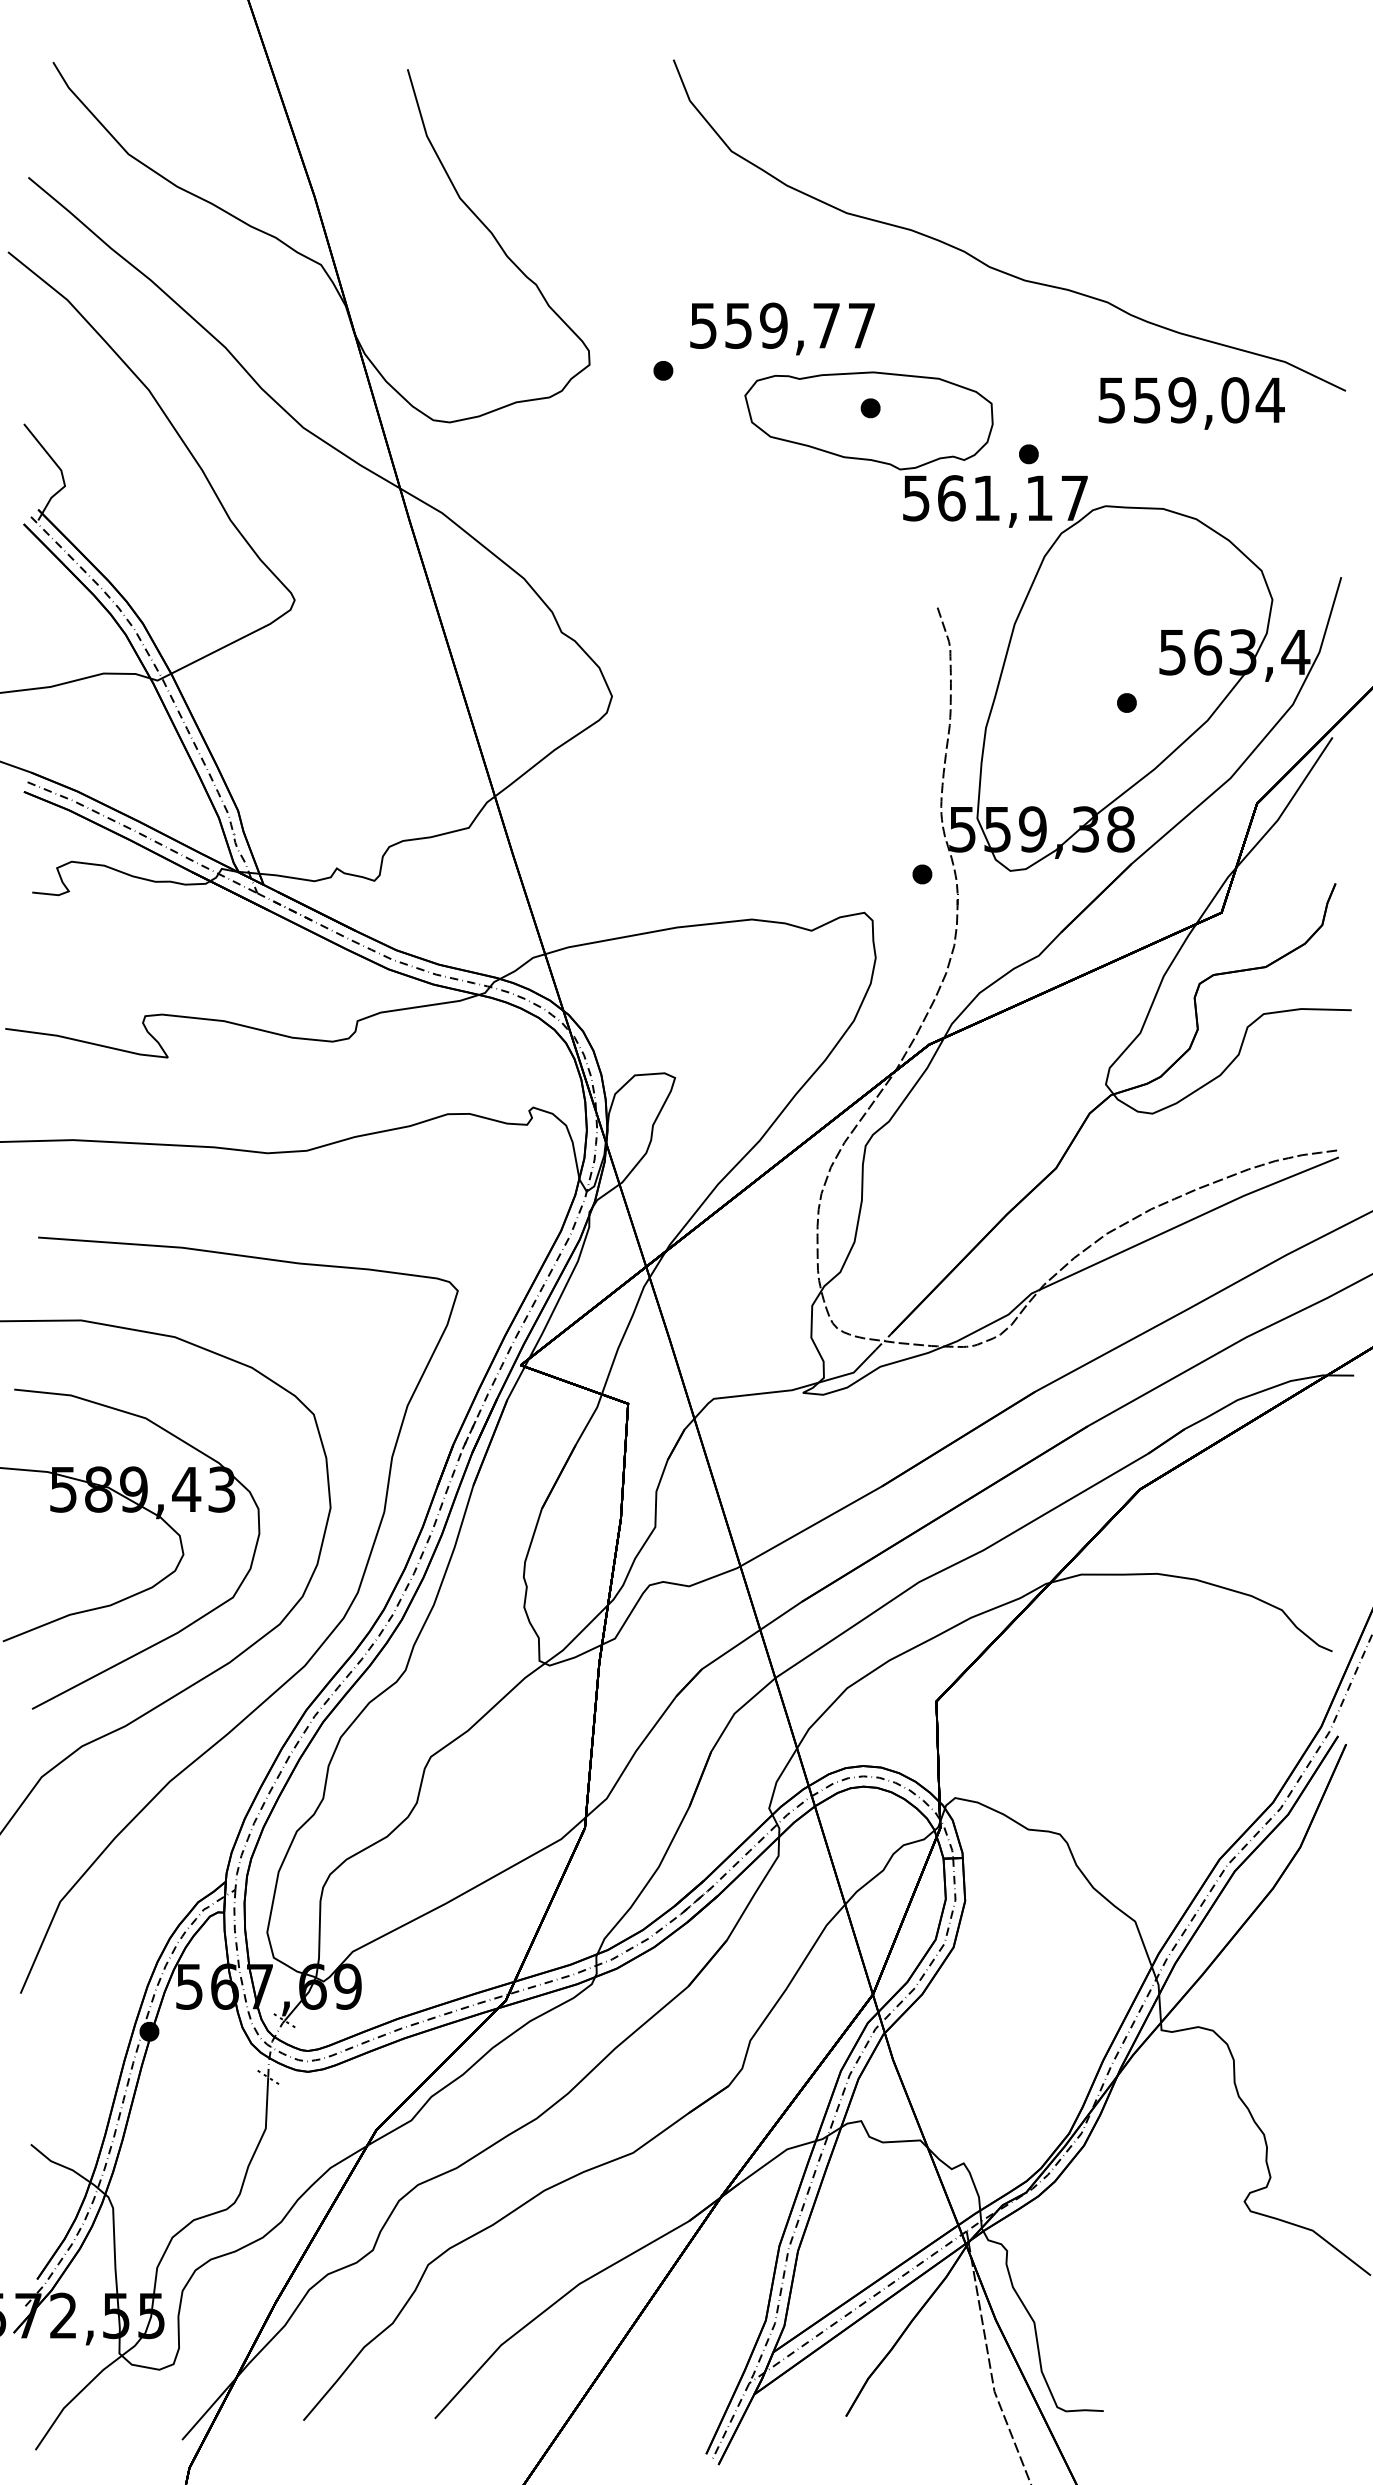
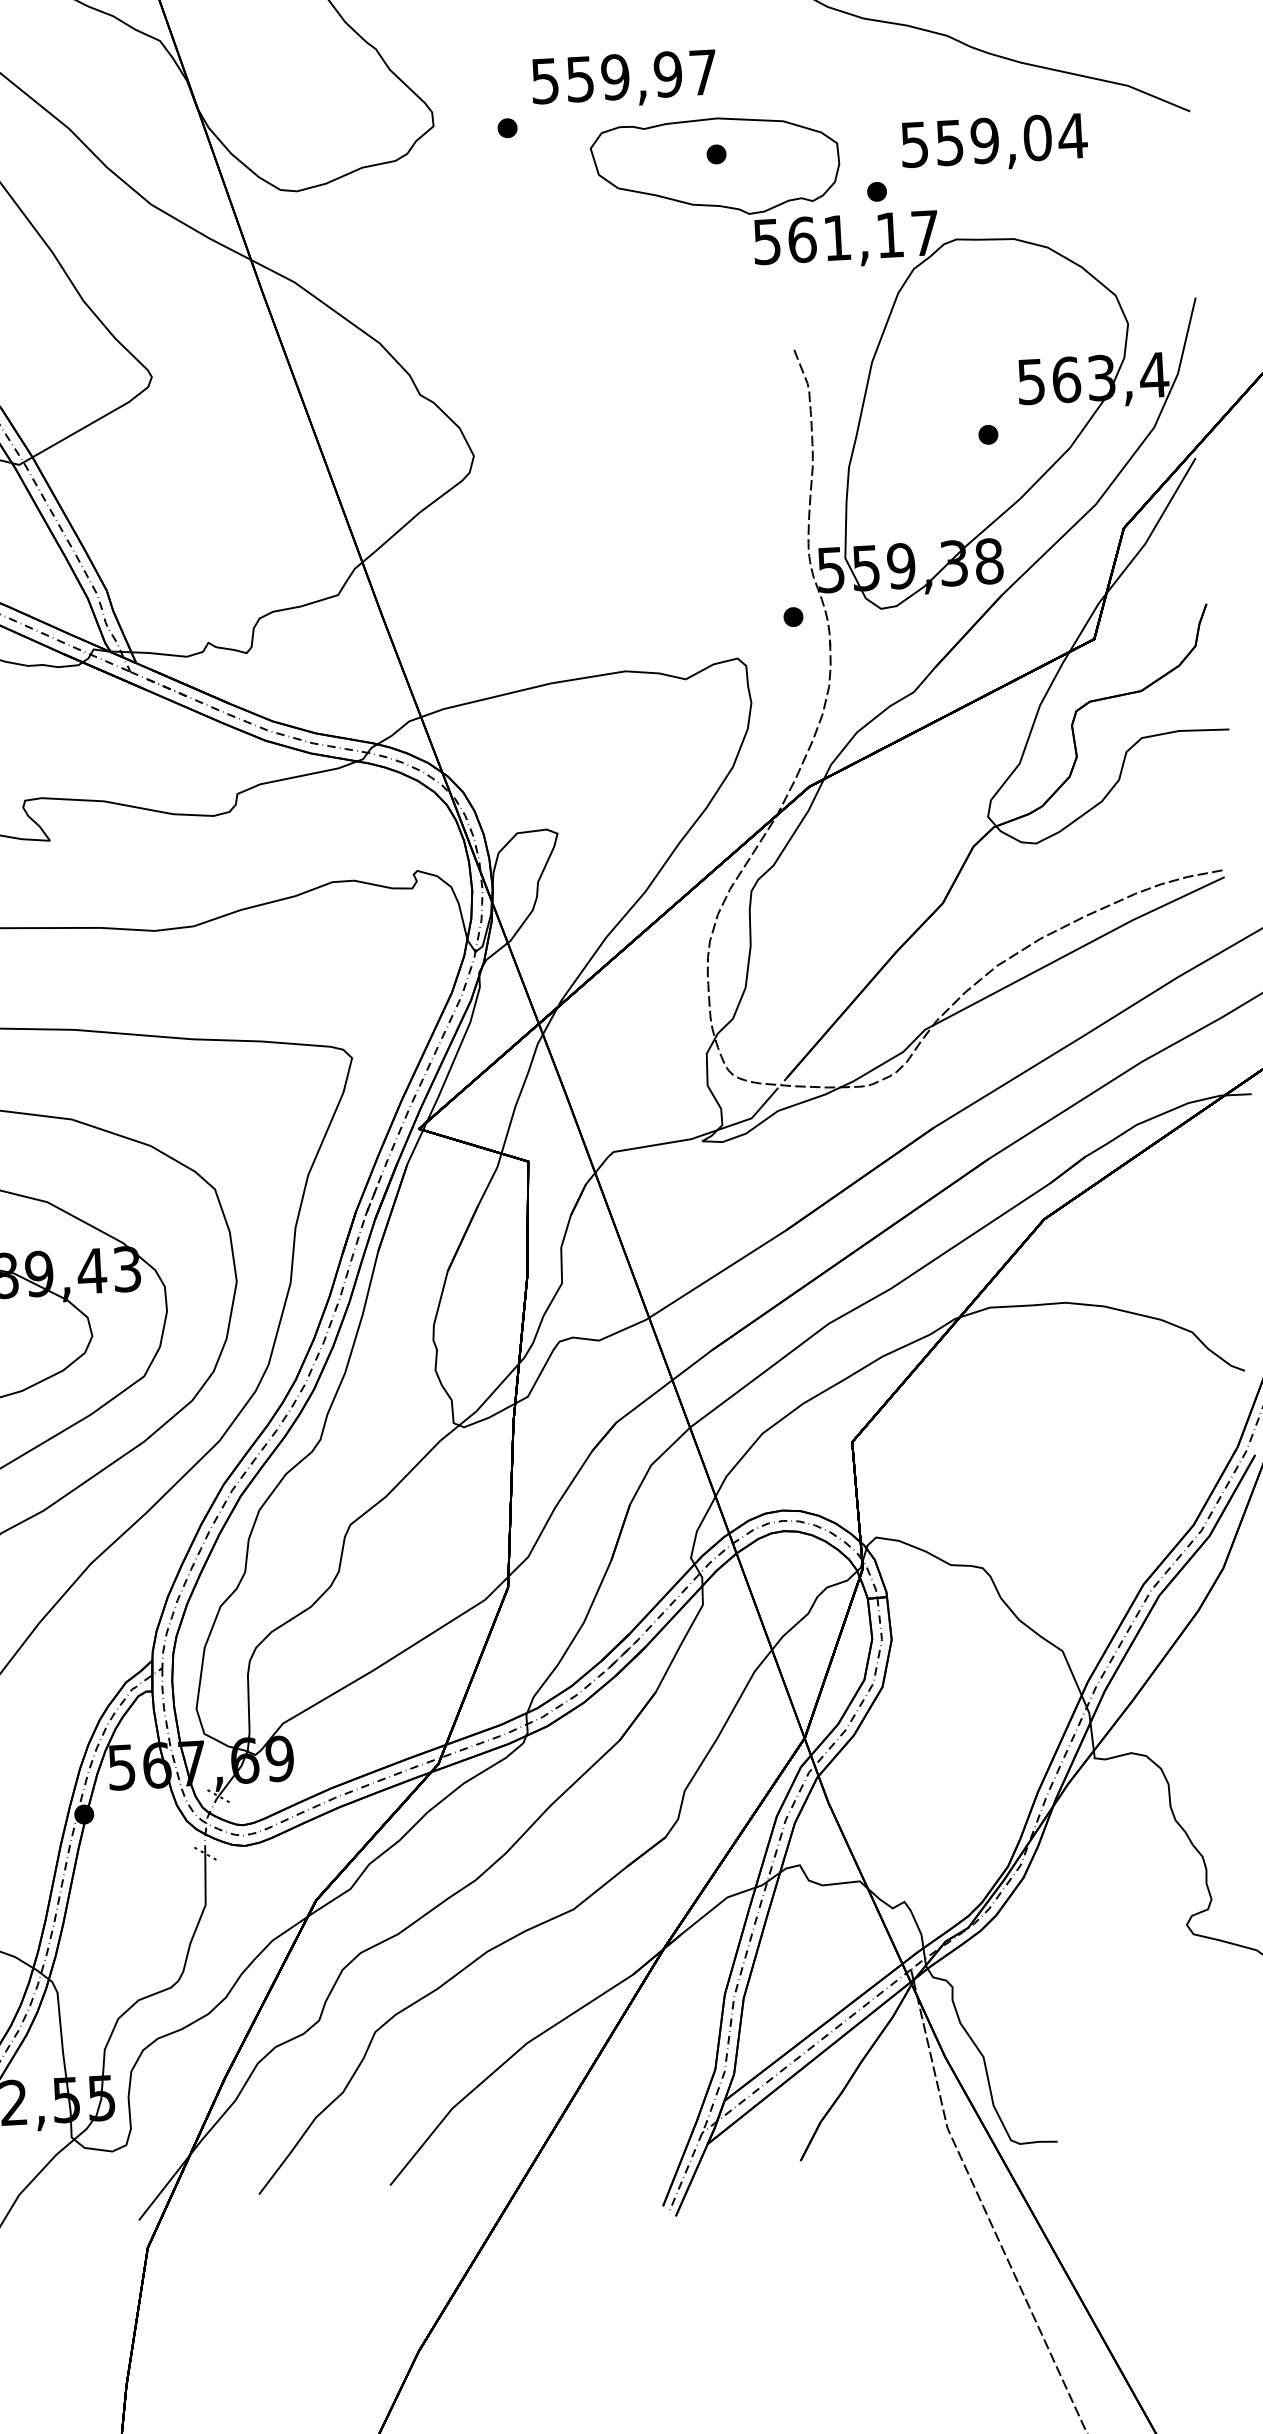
text: (826, 325) -> (668, 74), 559,77 -> 559,97
text: (1191, 403) -> (994, 143), moved

